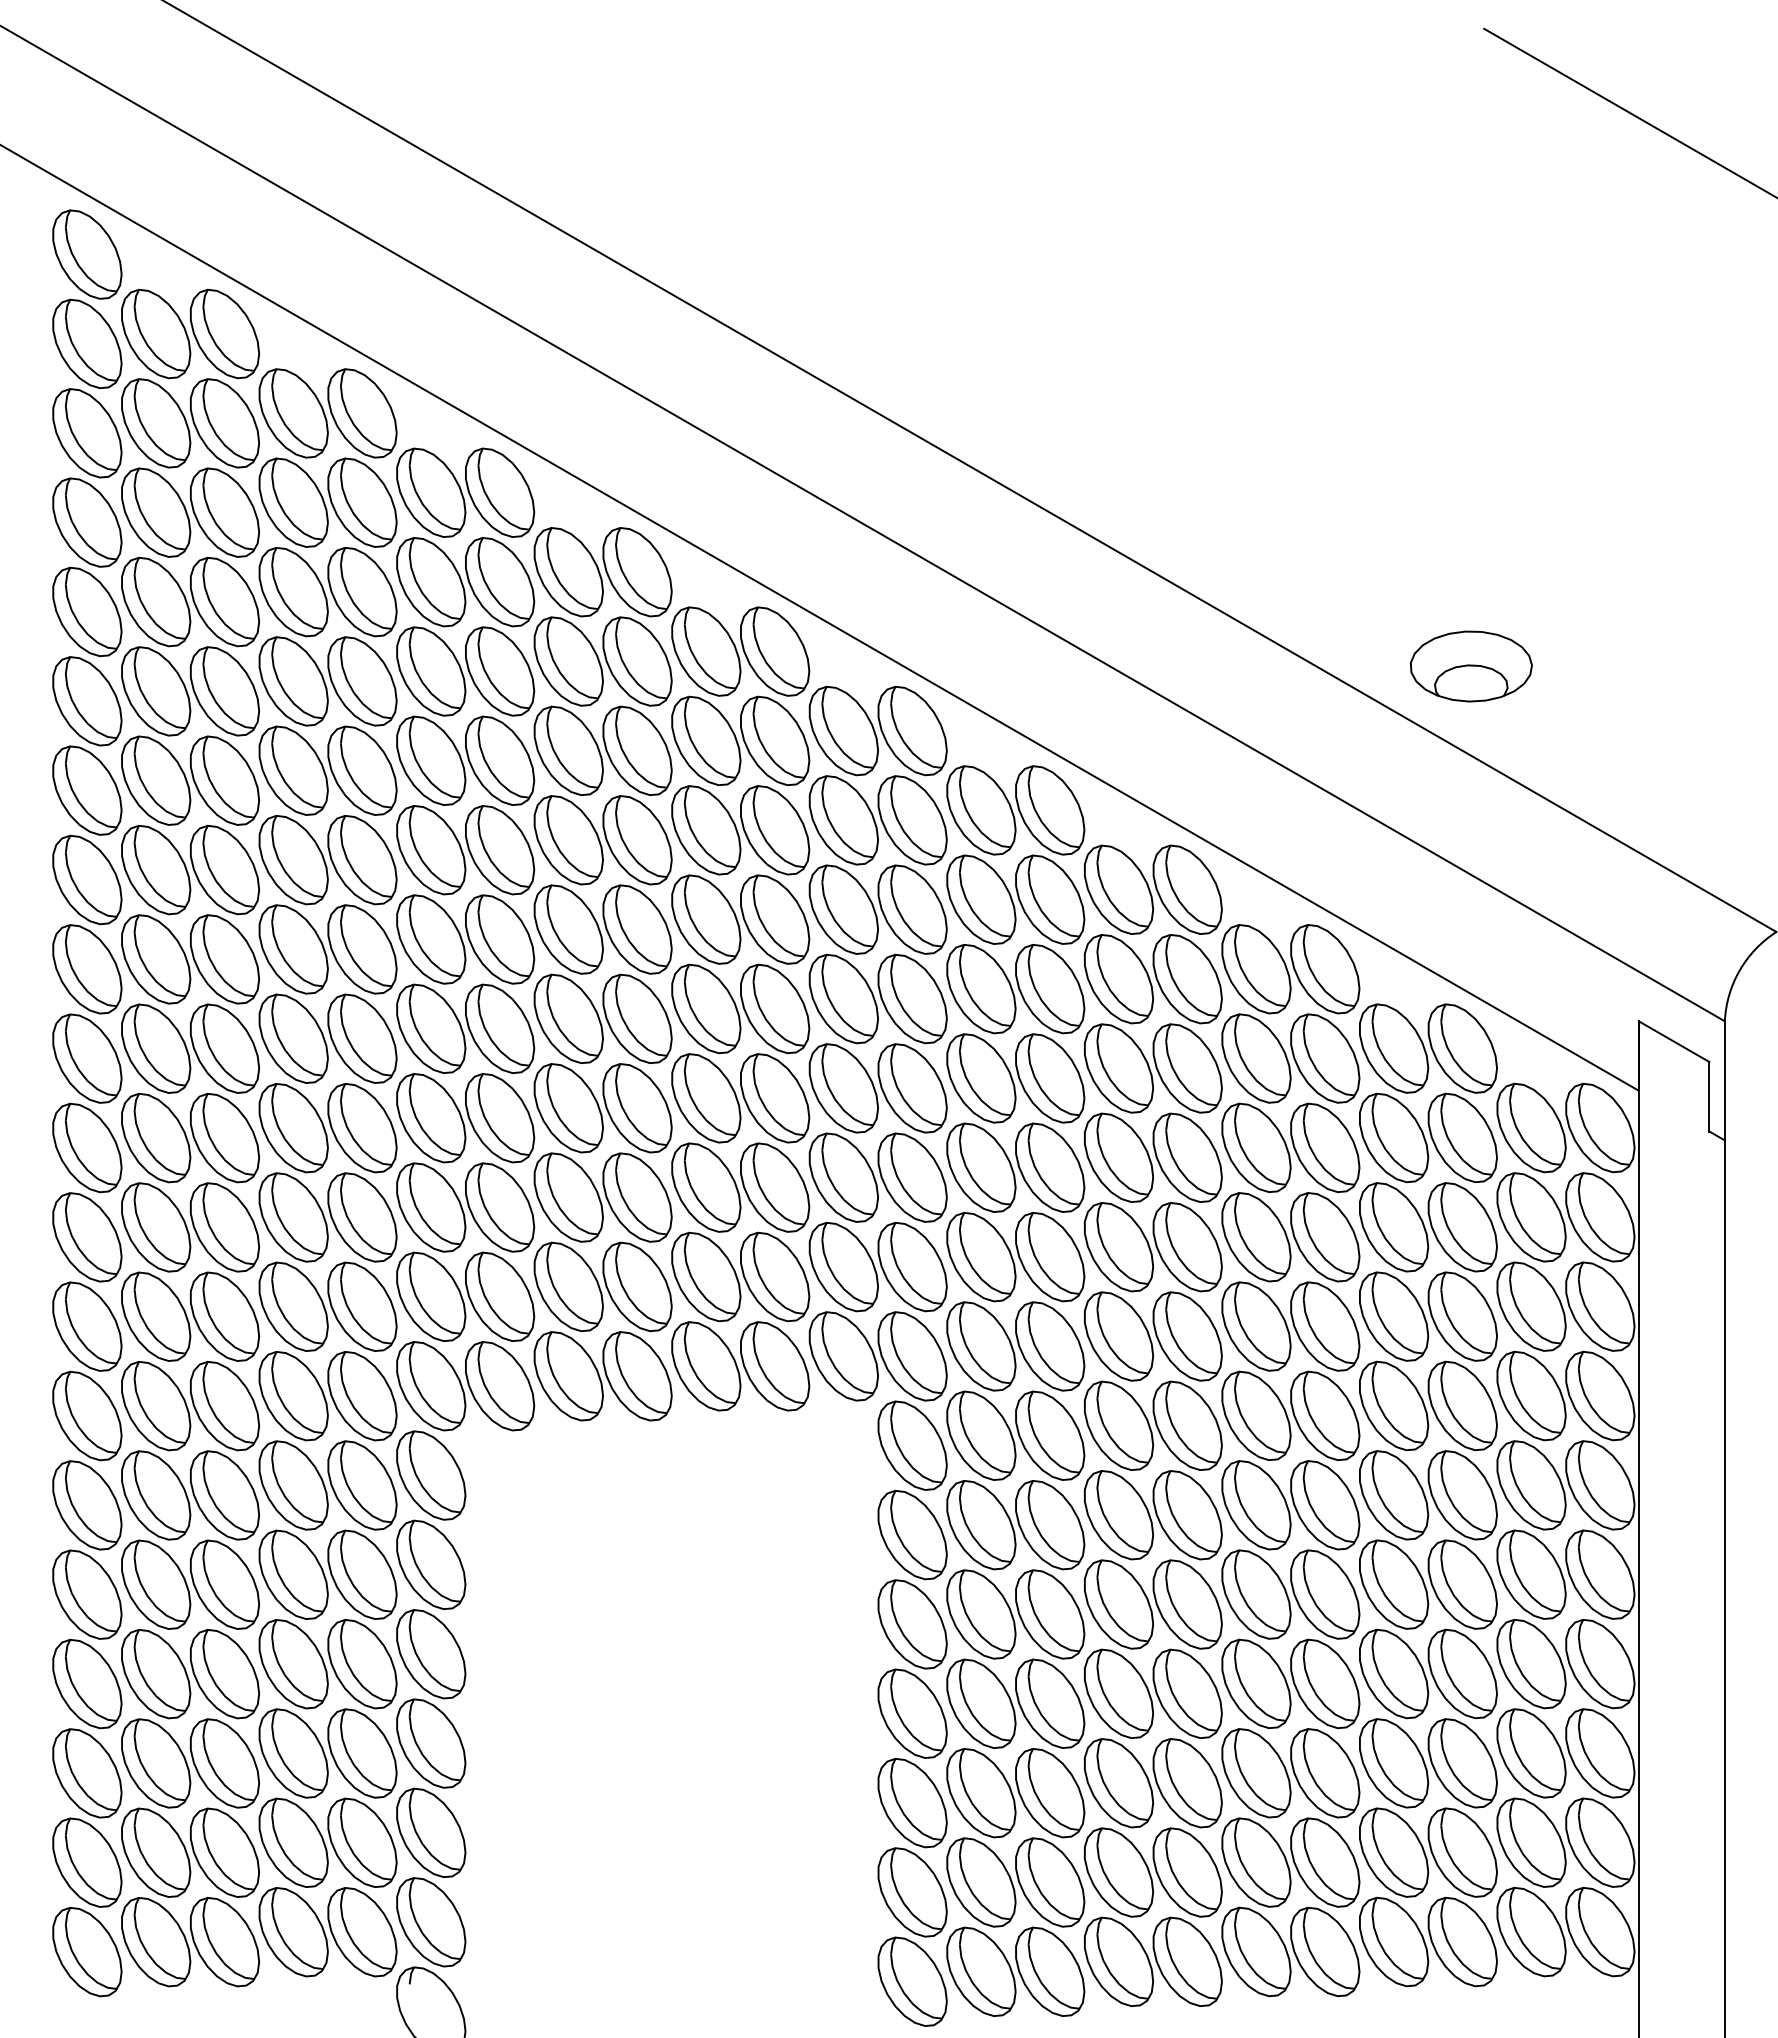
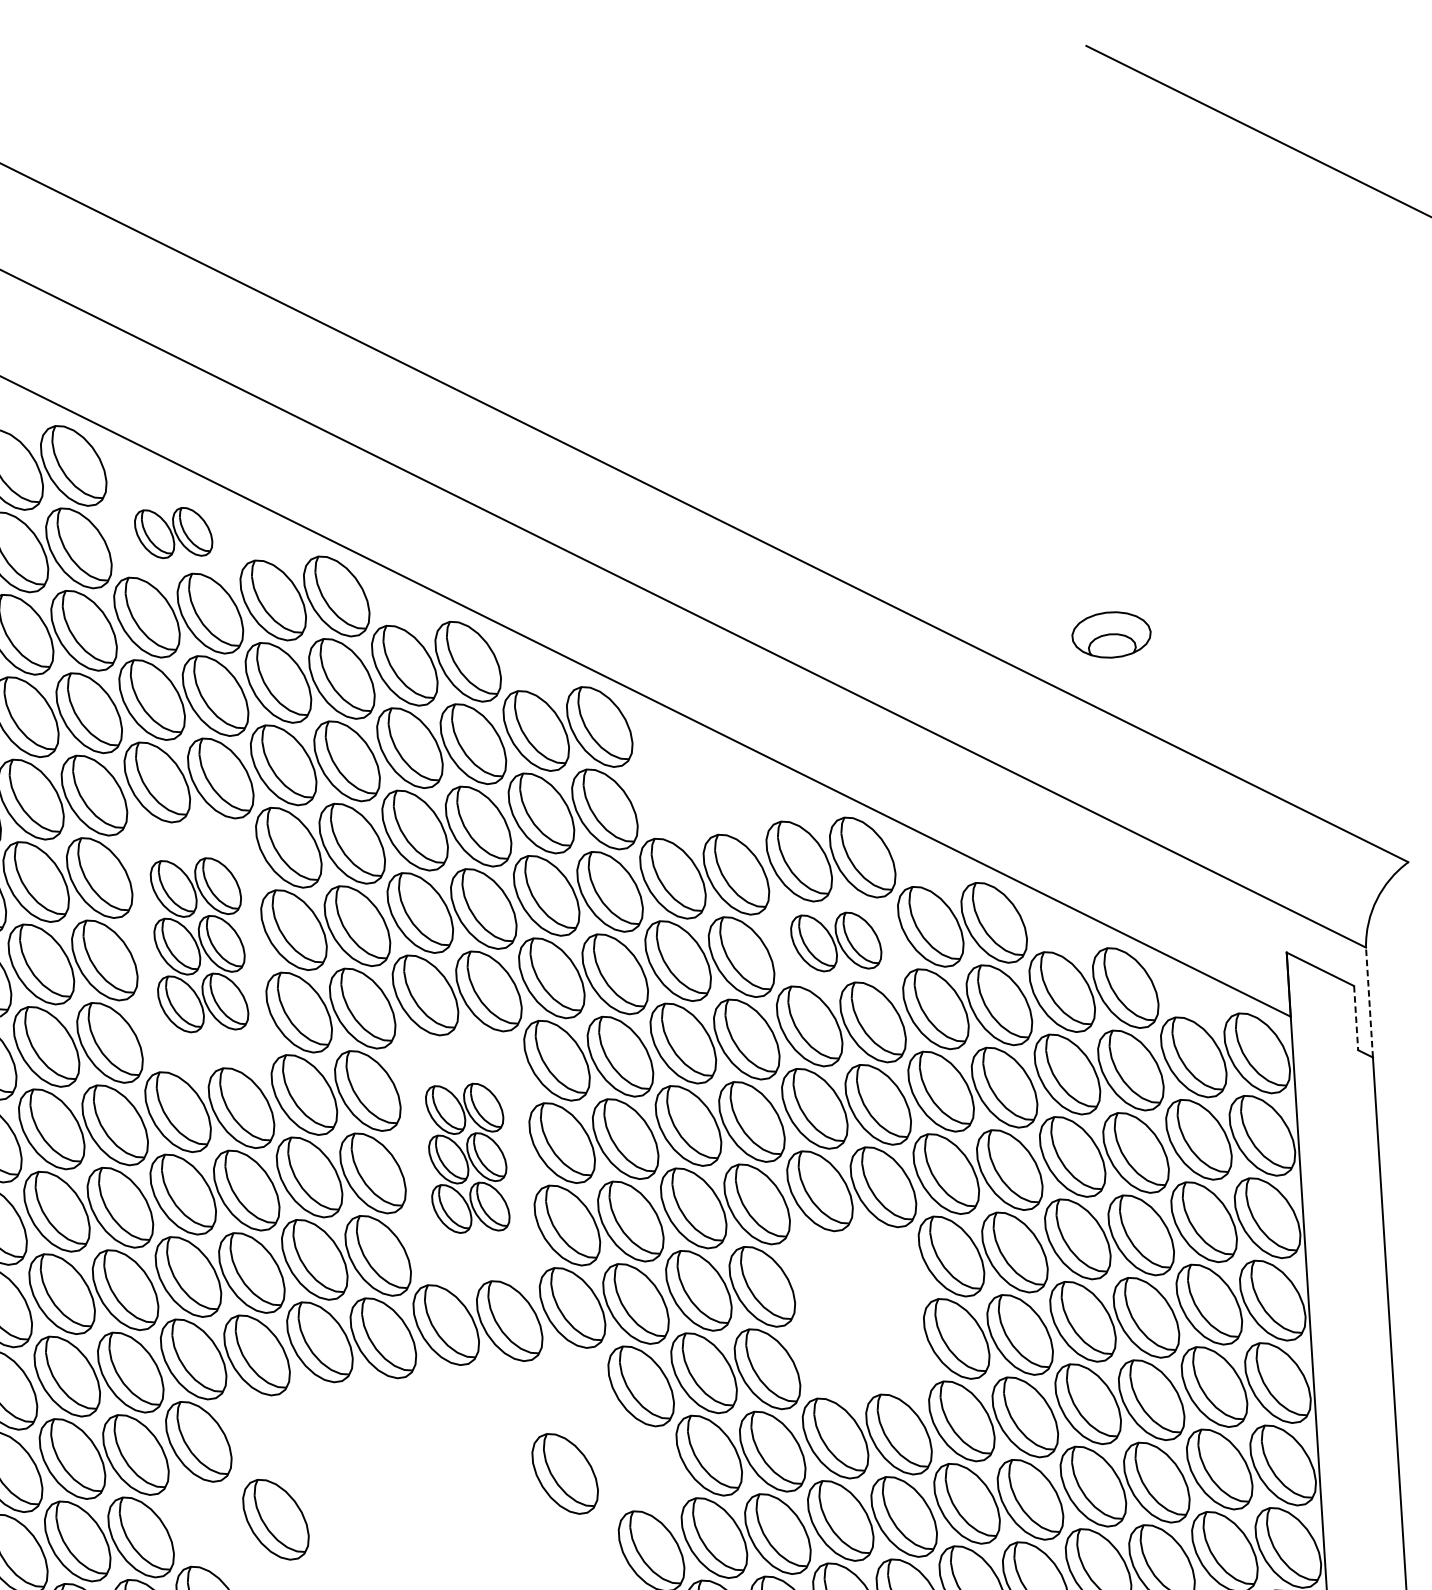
part: (465, 492) -> (173, 532), size x0.6
part: (1471, 666) -> (1111, 634), size x0.7
part: (1015, 810) -> (699, 794), removed
part: (465, 939) -> (199, 945), size x0.7
part: (1153, 979) -> (836, 942), size x0.7
line: (1724, 1080) -> (1369, 1002), solid -> dashed
line: (1709, 1096) -> (1356, 1017), solid -> dashed
part: (740, 1187) -> (467, 1158), size x0.6
part: (1148, 1375) -> (854, 1307), removed
part: (912, 1534) -> (565, 1473), moved
part: (431, 1564) -> (276, 1519), moved

